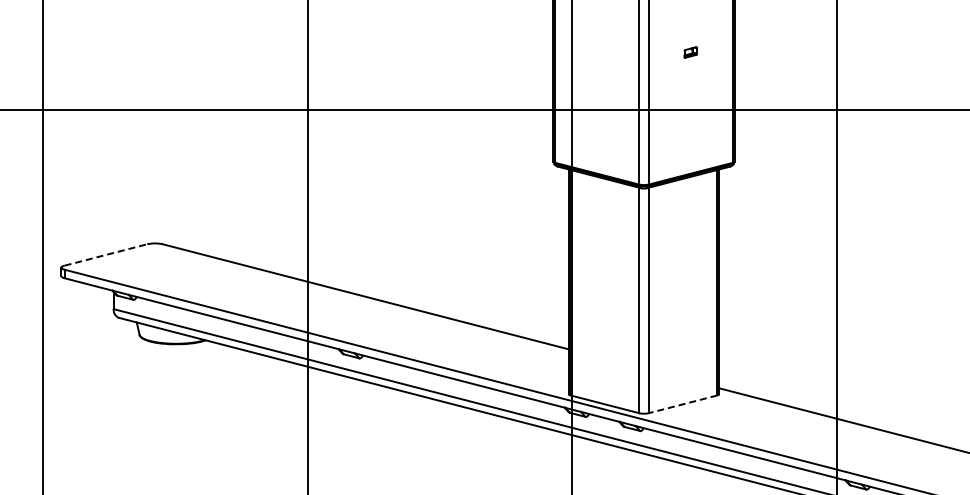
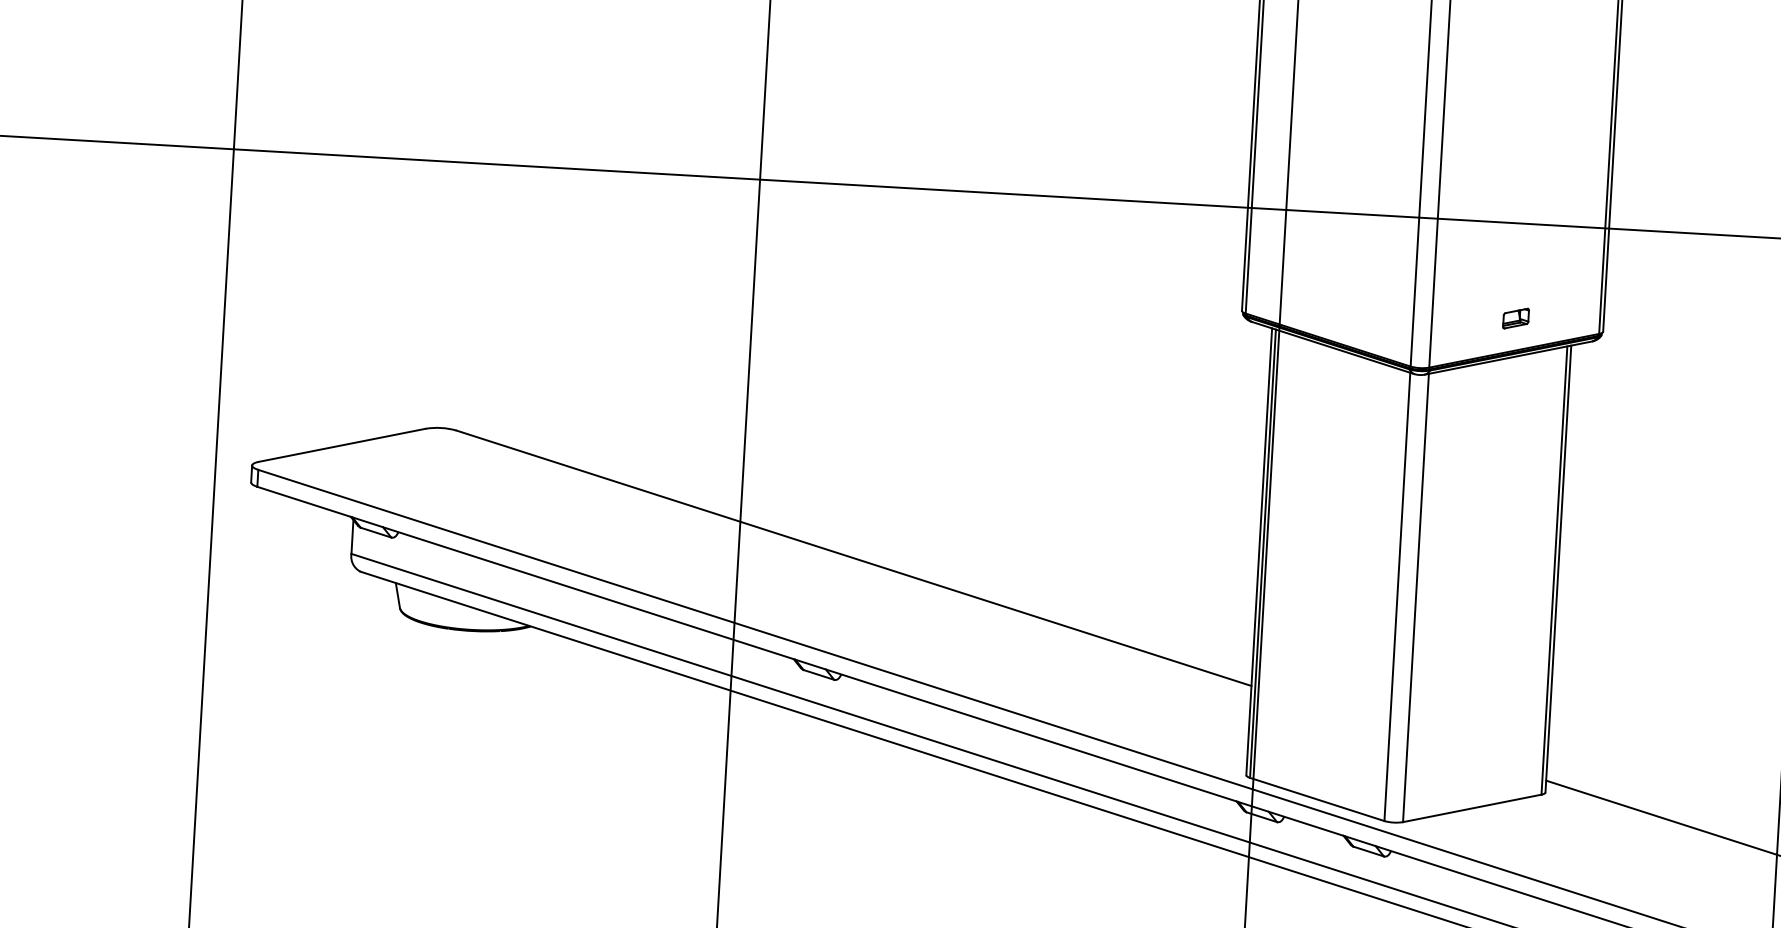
part: (690, 52) -> (1515, 318), moved
line: (105, 254) -> (341, 444), dashed -> solid
line: (682, 404) -> (1471, 808), dashed -> solid

